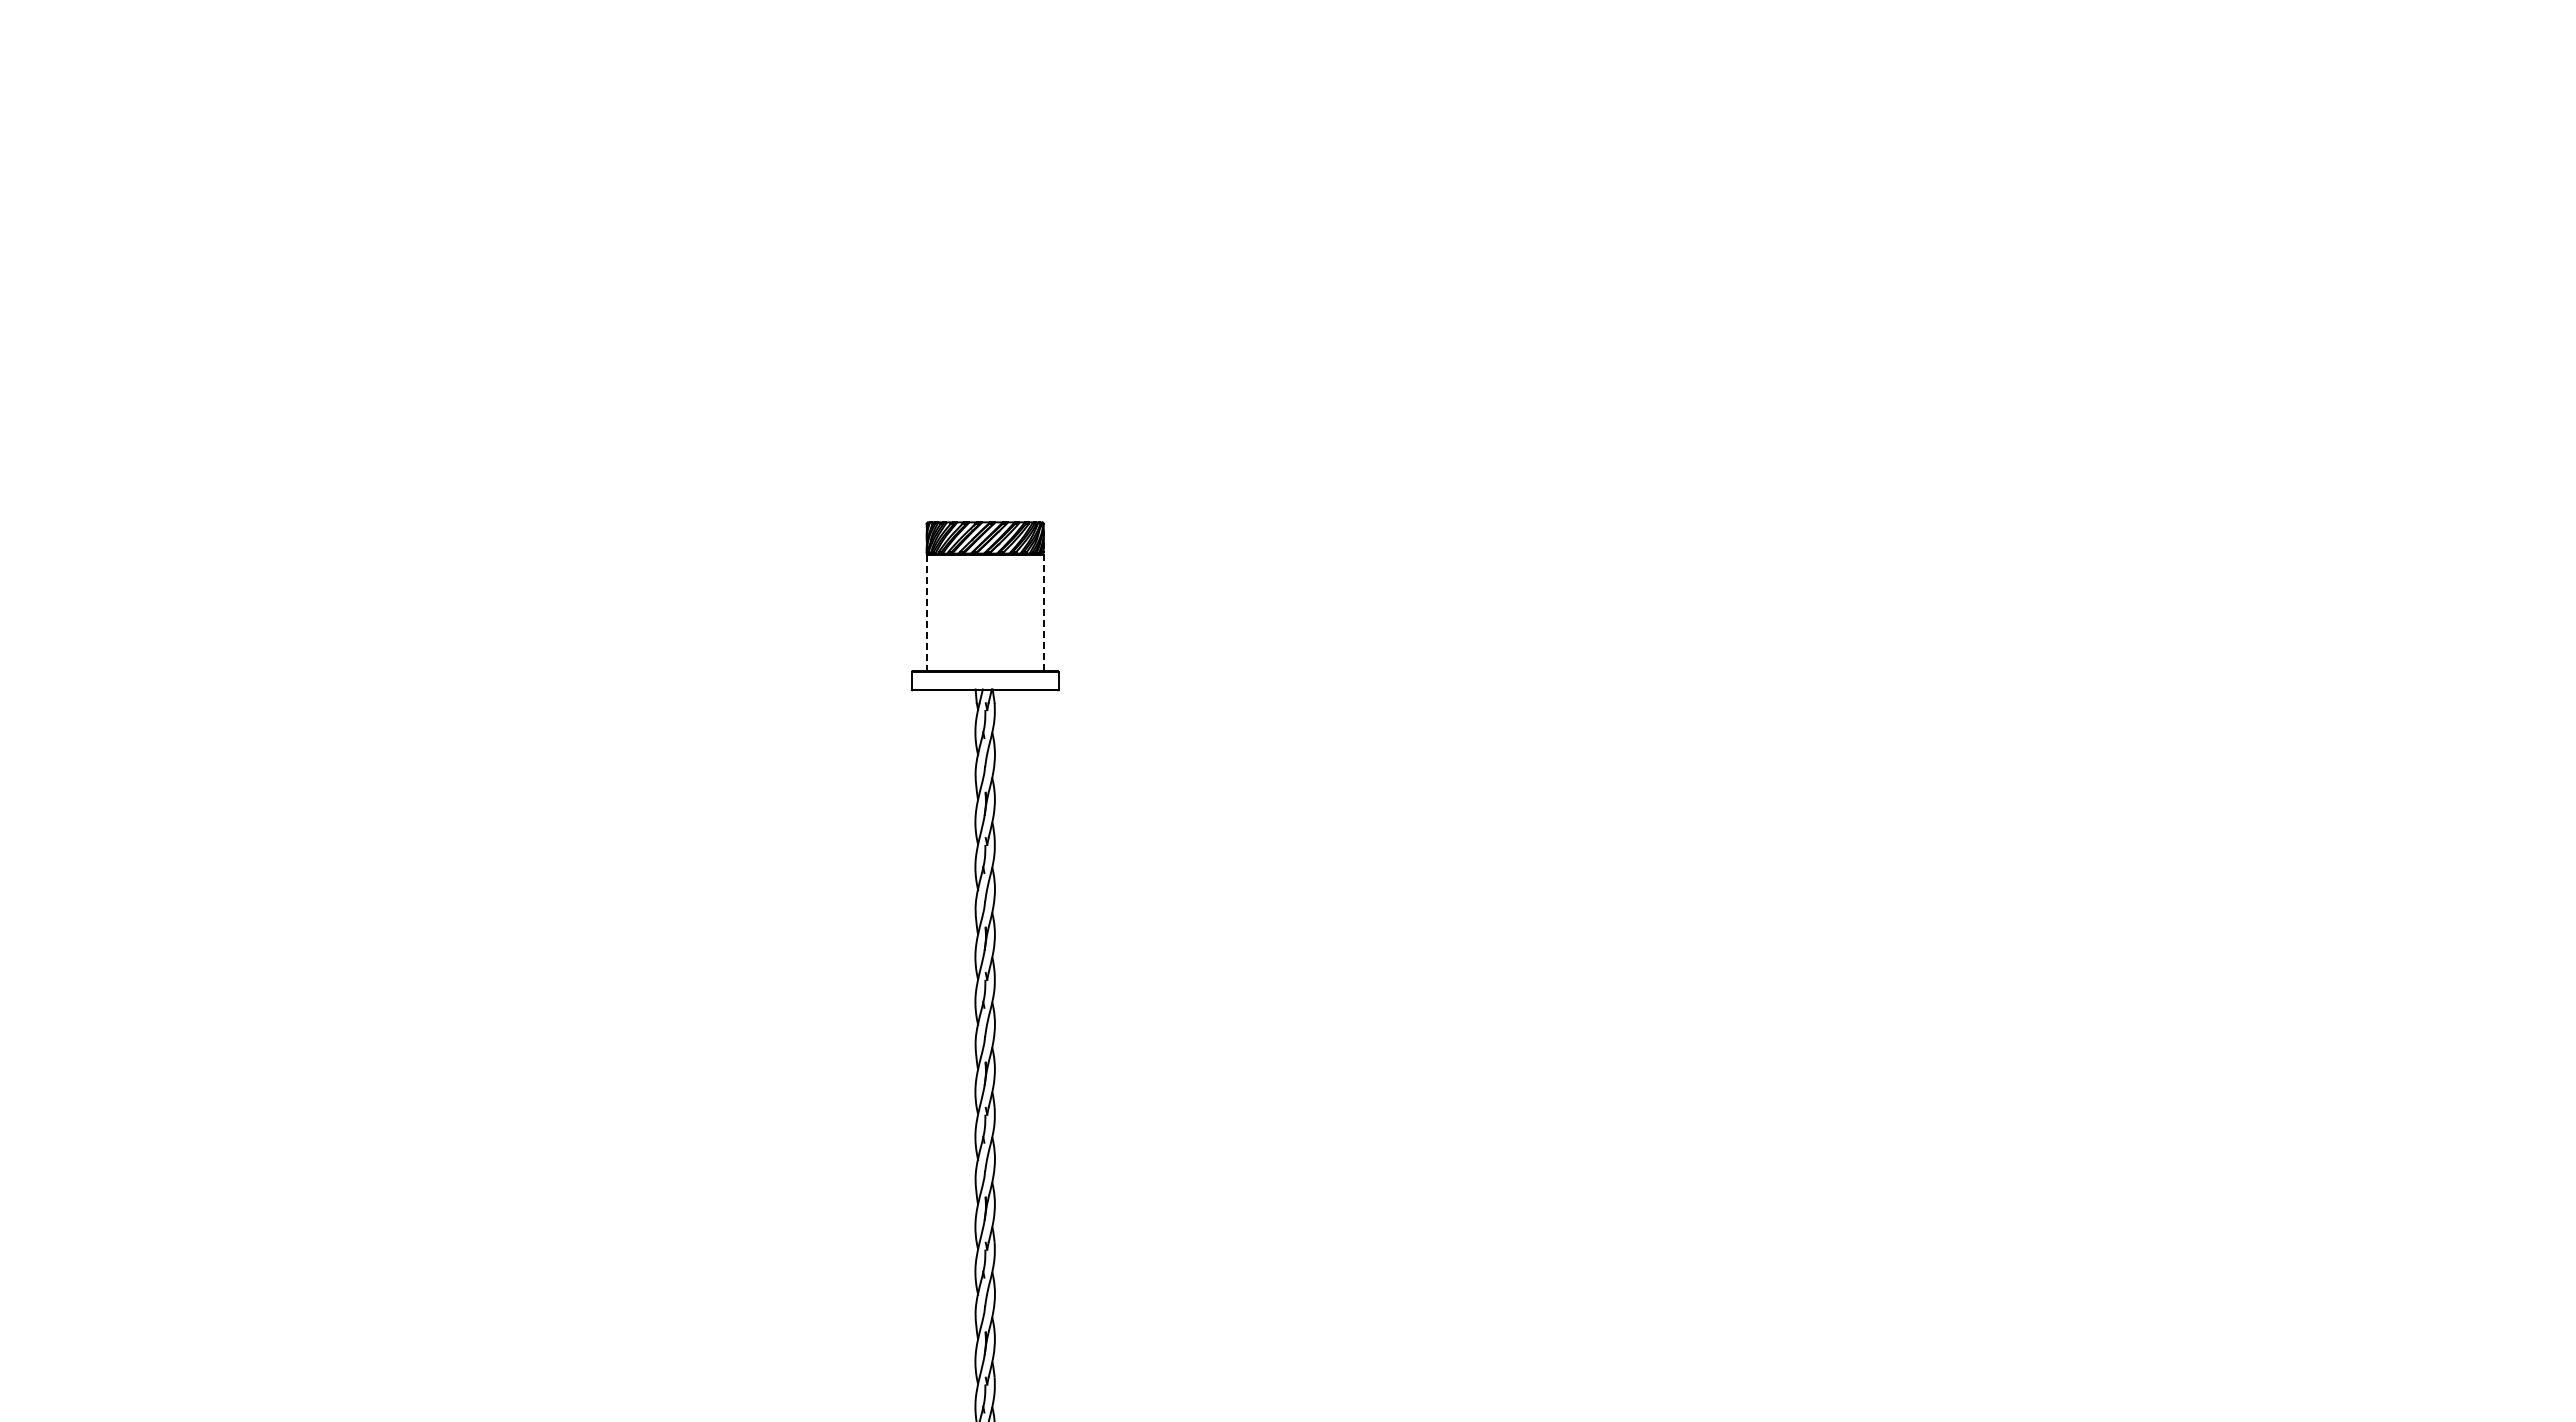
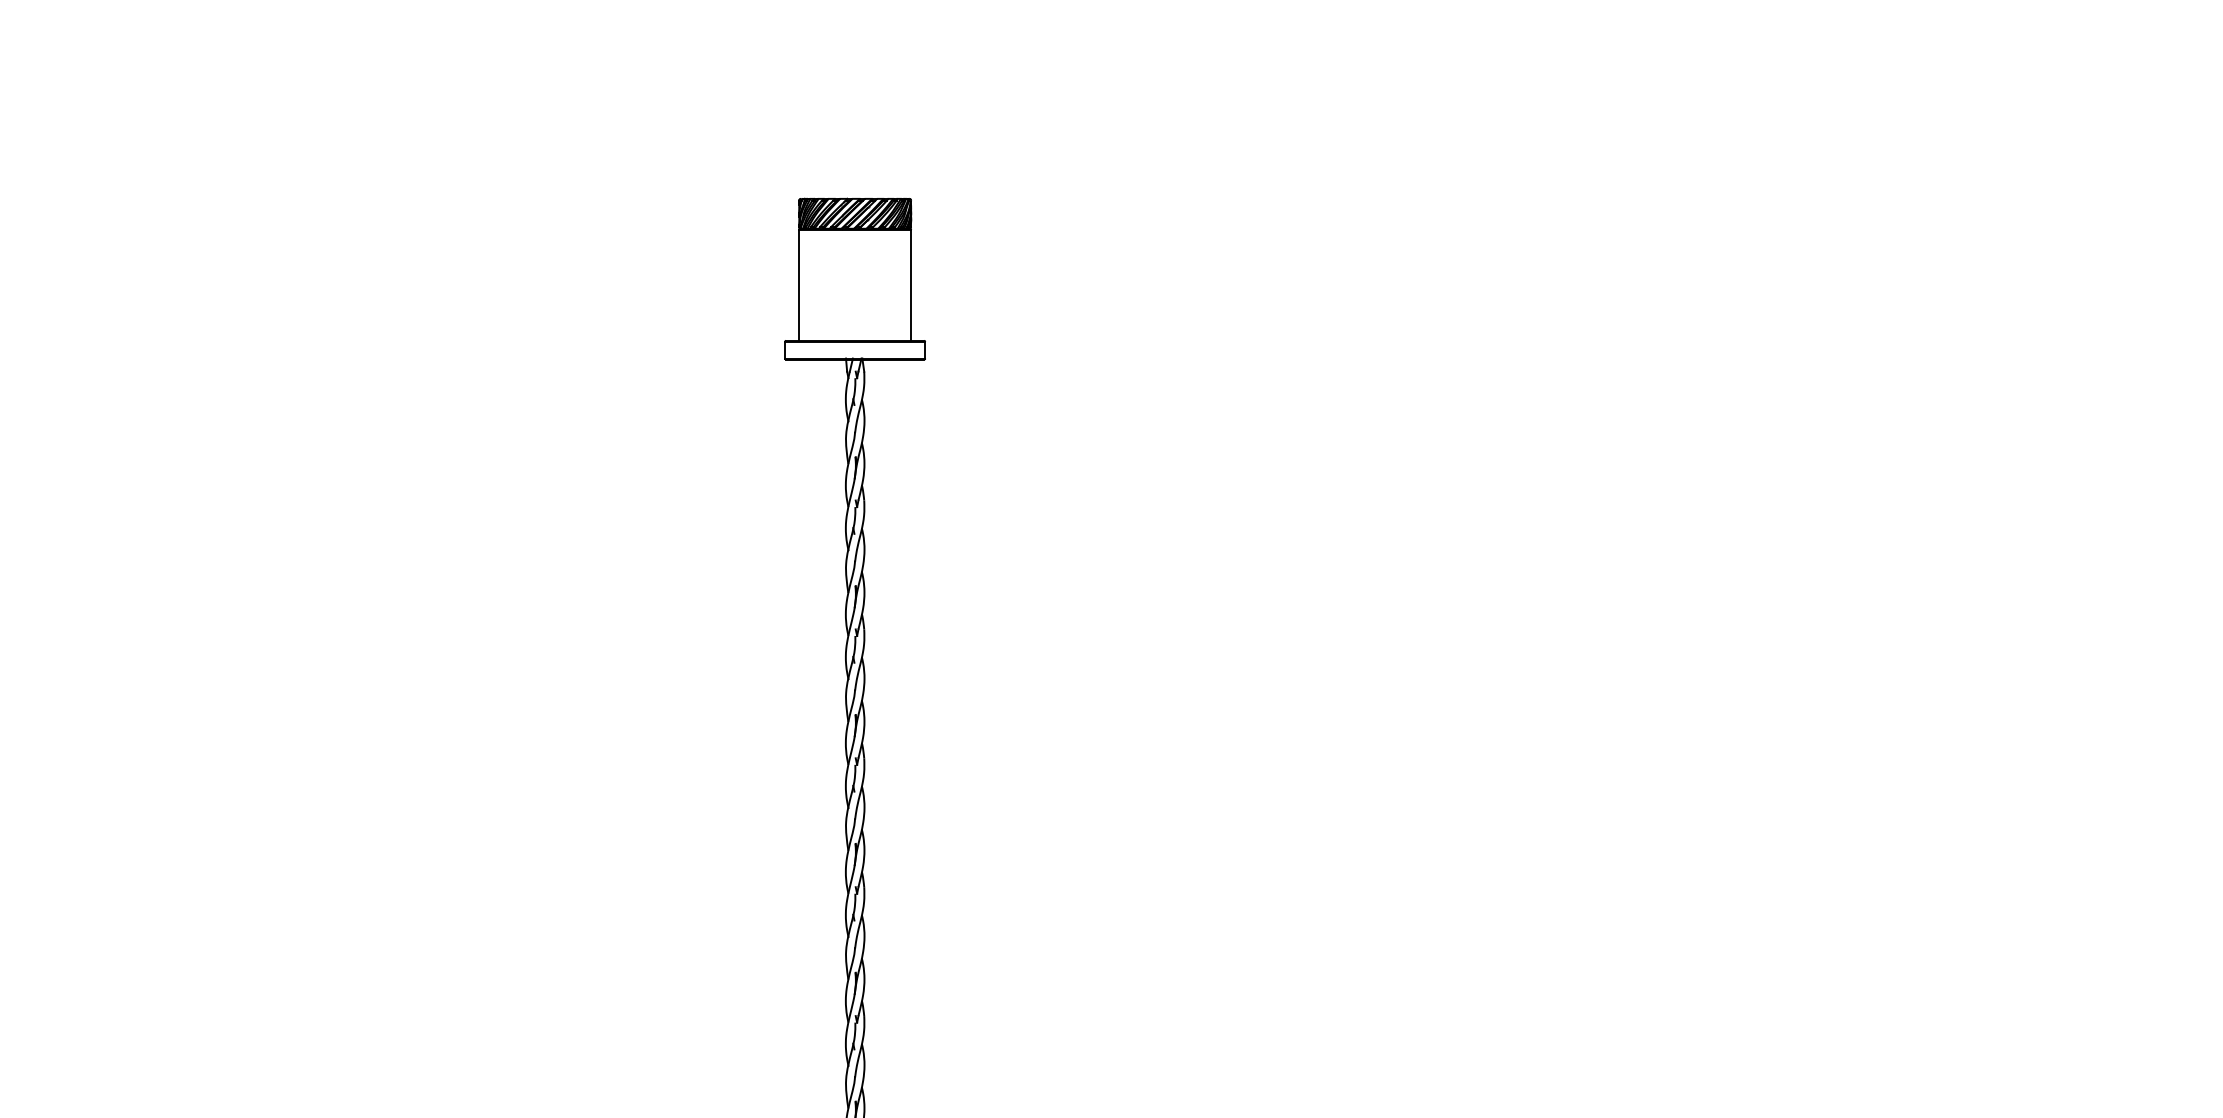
line: (1043, 612) -> (910, 285), dashed -> solid
line: (926, 613) -> (799, 285), dashed -> solid

